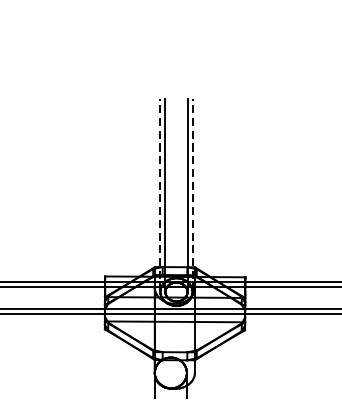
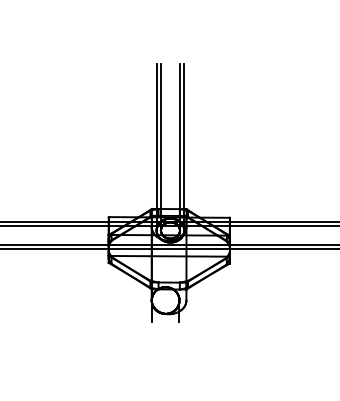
line: (160, 194) -> (156, 146), dashed -> solid
line: (192, 194) -> (184, 146), dashed -> solid

